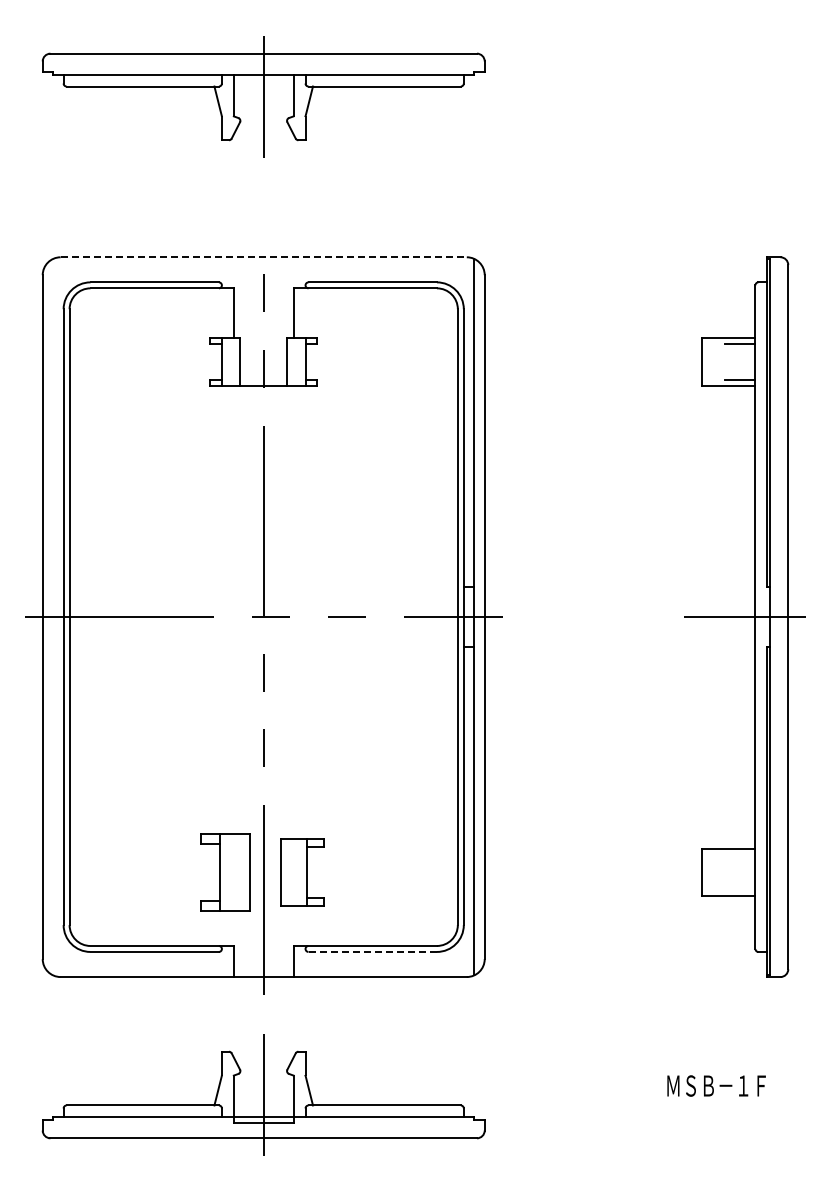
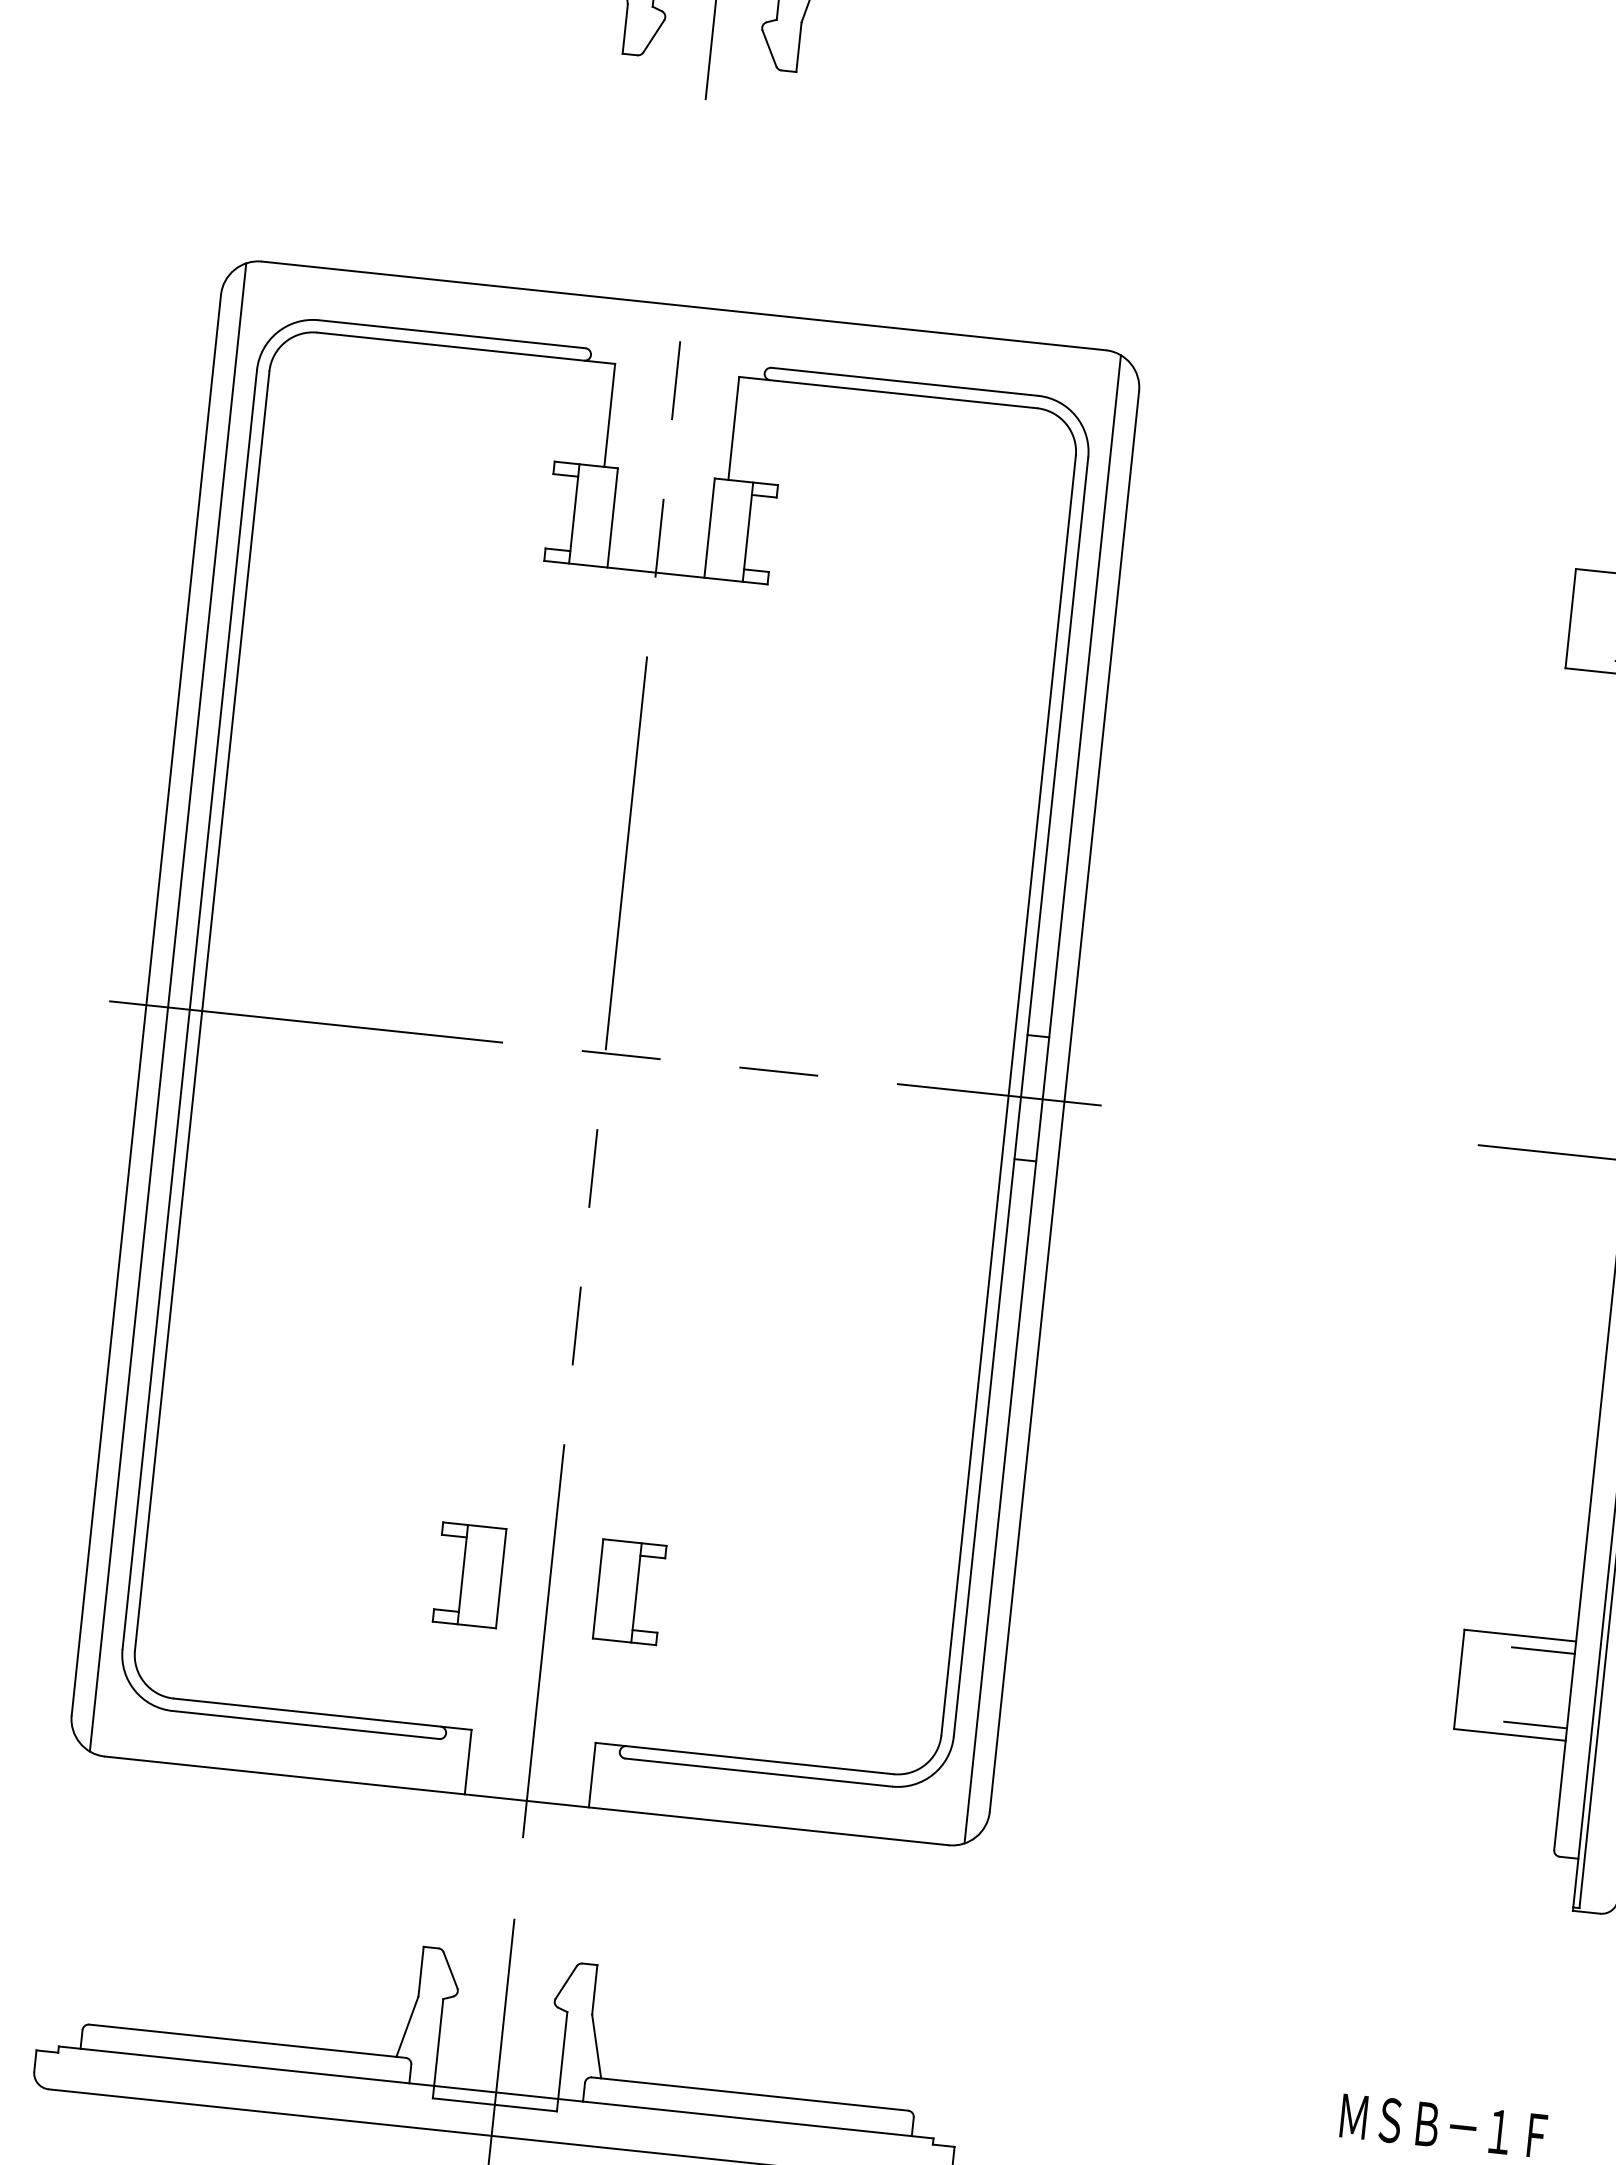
line: (264, 257) -> (685, 306), dashed -> solid
line: (53, 616) -> (168, 1006), added
line: (740, 854) -> (1543, 1650), added
part: (224, 872) -> (468, 1575), size x0.62
part: (301, 872) -> (628, 1591), size x0.71
line: (740, 890) -> (1536, 1725), added
line: (372, 951) -> (758, 1771), dashed -> solid

